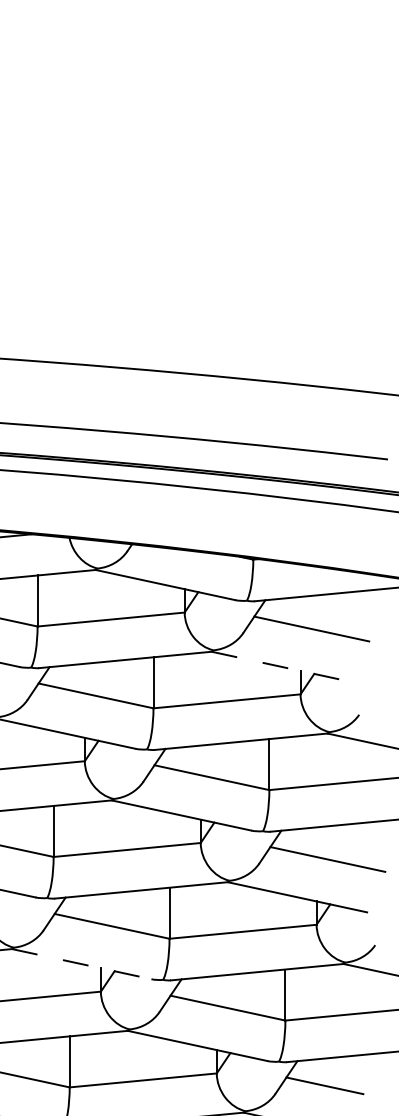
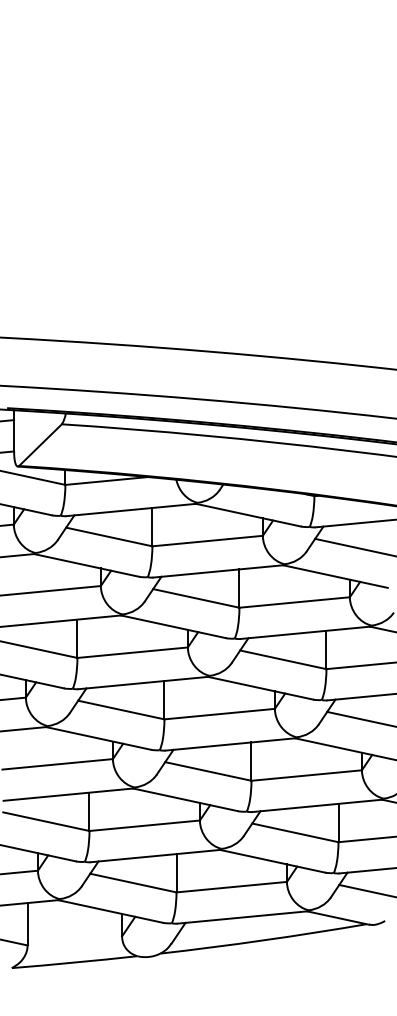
line: (281, 666) -> (335, 576), dashed -> solid
line: (81, 963) -> (185, 799), dashed -> solid

